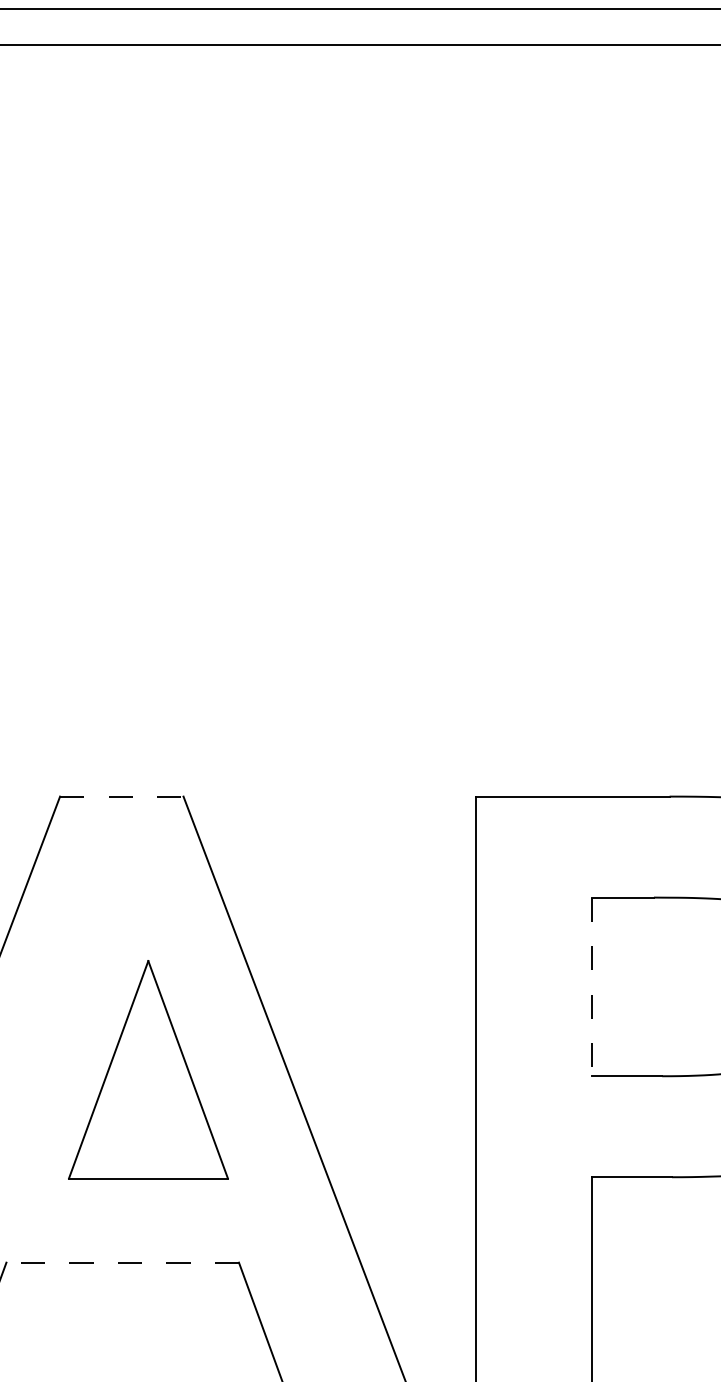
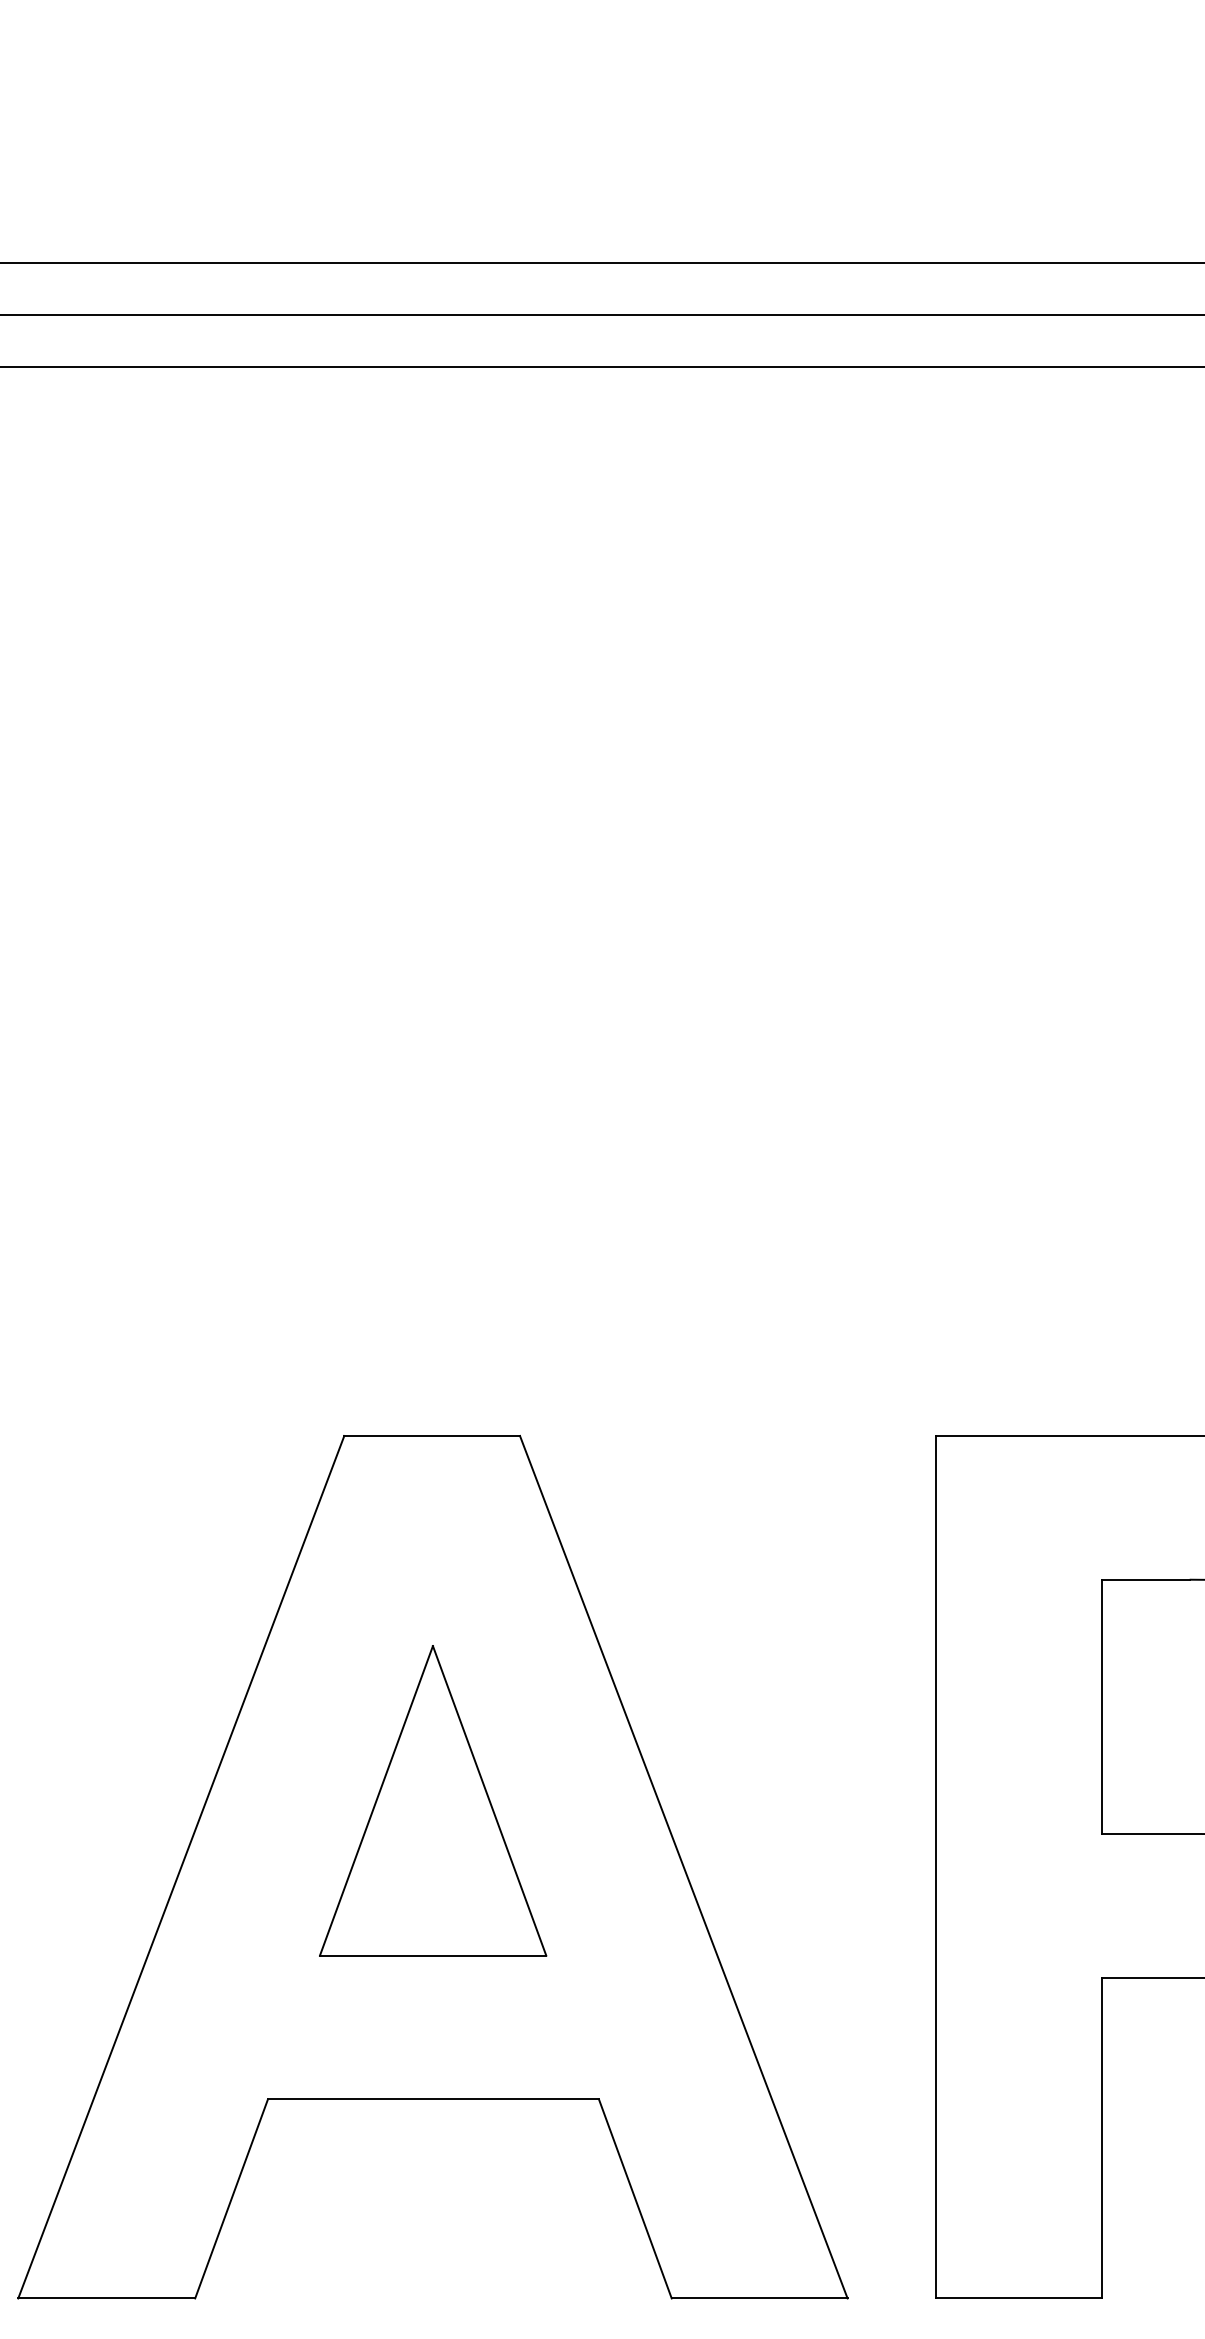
line: (122, 796) -> (432, 1435), dashed -> solid
line: (592, 987) -> (1101, 1707), dashed -> solid
part: (148, 1069) -> (433, 1800), moved
line: (122, 1262) -> (433, 2099), dashed -> solid

